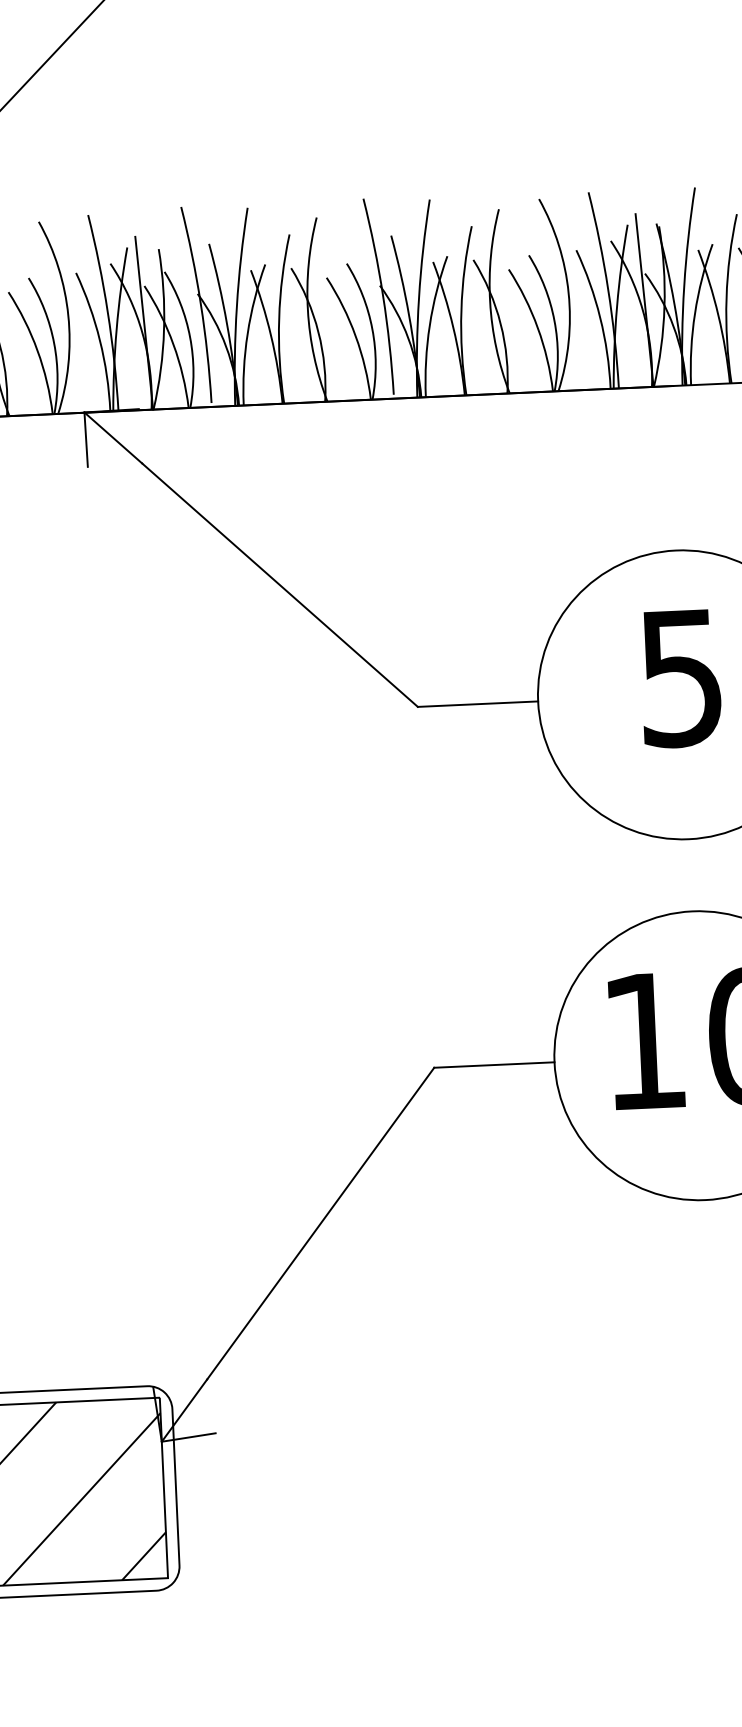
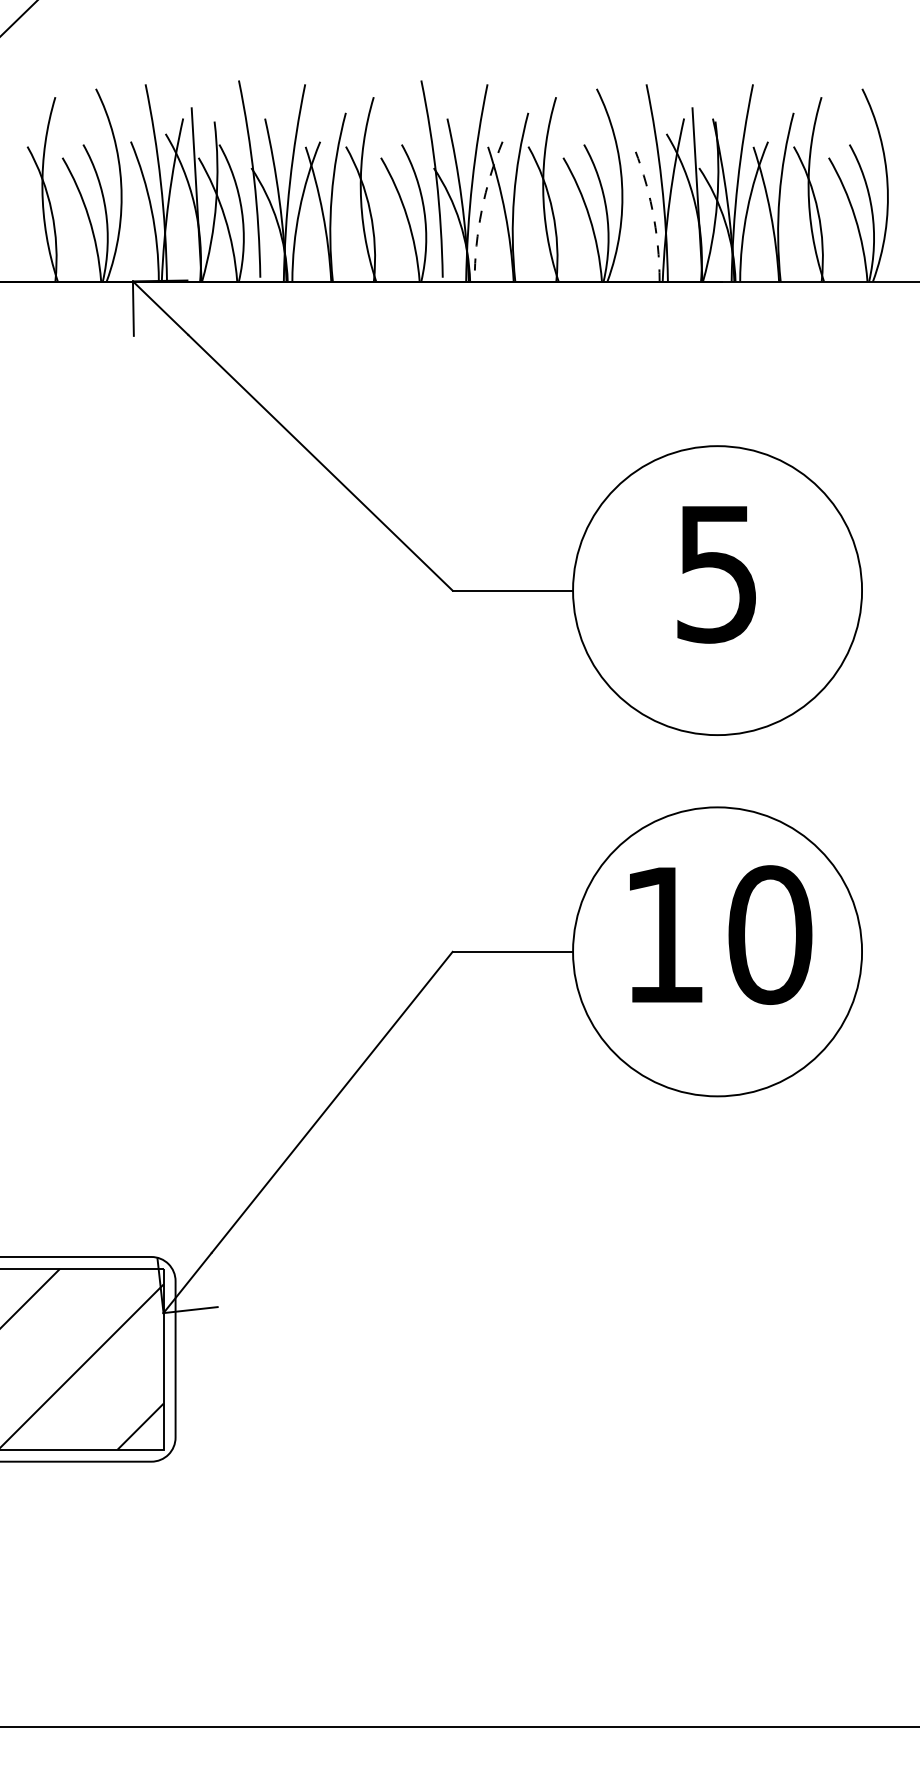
arc: (600, 318) -> (652, 210), solid -> dashed
arc: (429, 325) -> (481, 210), solid -> dashed

